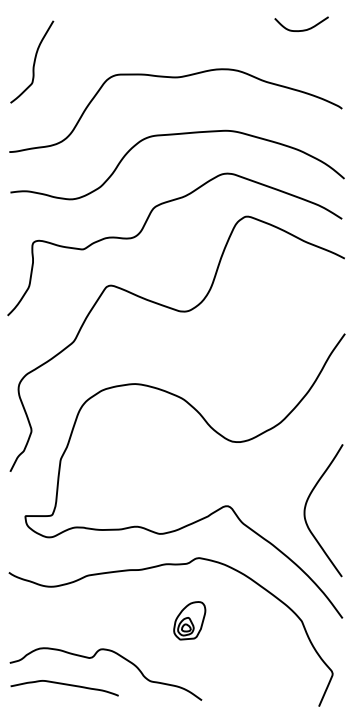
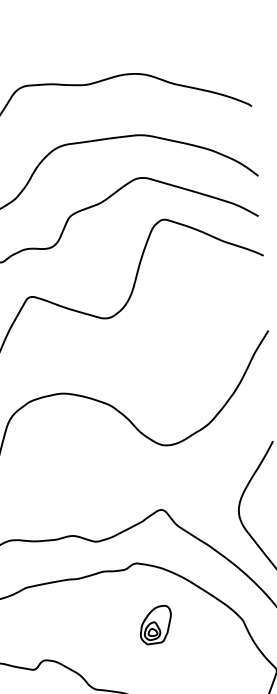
curve: (302, 29) -> (207, 29), removed
part: (189, 620) -> (155, 624), moved

